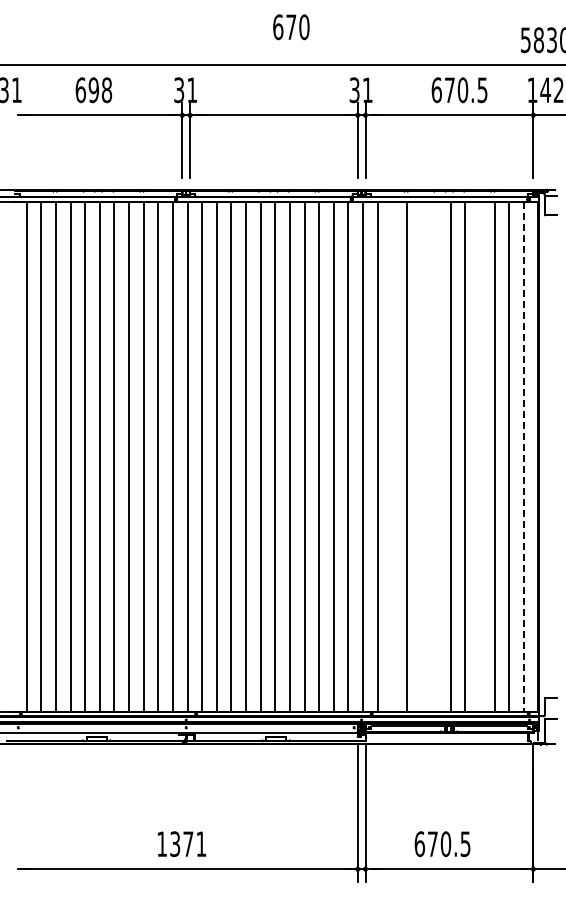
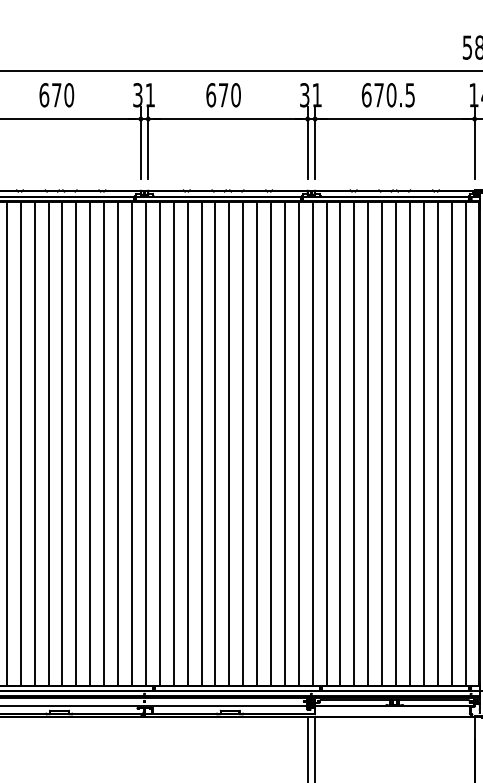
text: (291, 27) -> (223, 95), moved
text: (100, 90) -> (63, 95), 698 -> 670
text: (459, 90) -> (388, 95), moved
line: (392, 456) -> (340, 443), added
line: (421, 456) -> (368, 443), added
line: (436, 456) -> (382, 443), added
line: (479, 456) -> (423, 443), added
line: (523, 456) -> (465, 443), dashed -> solid

